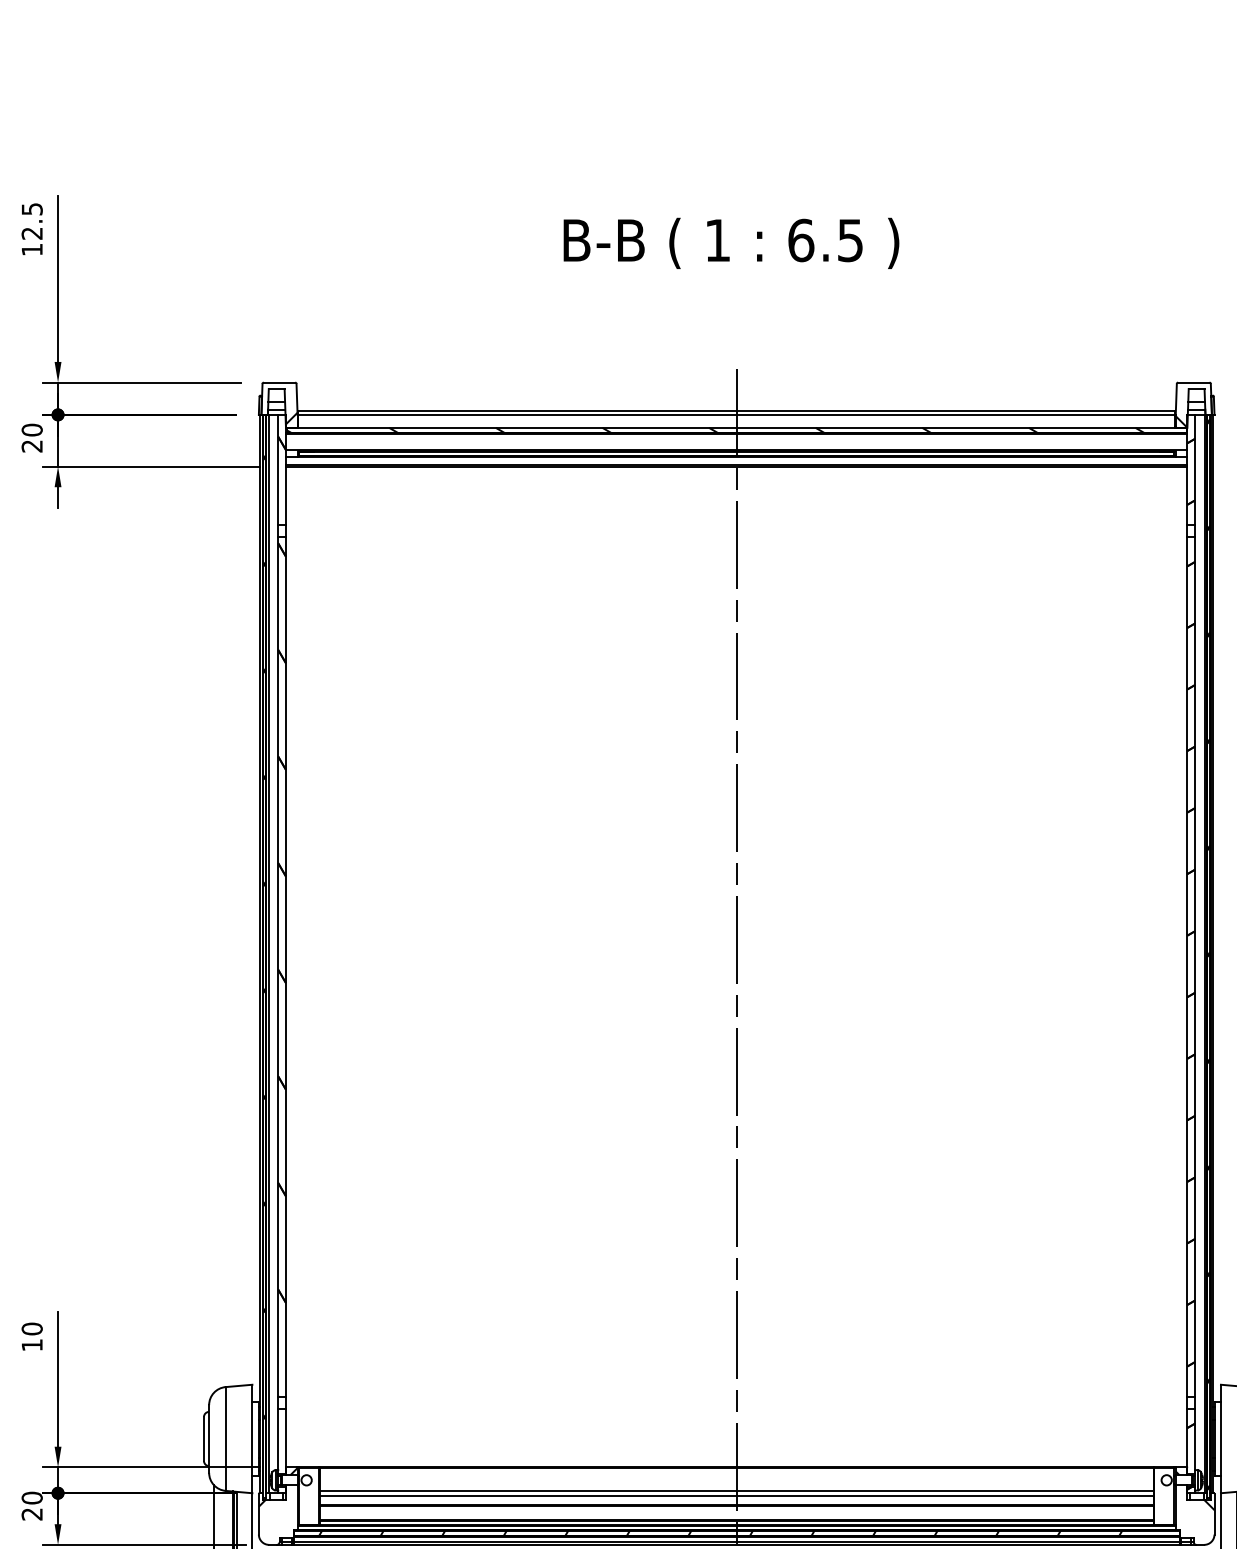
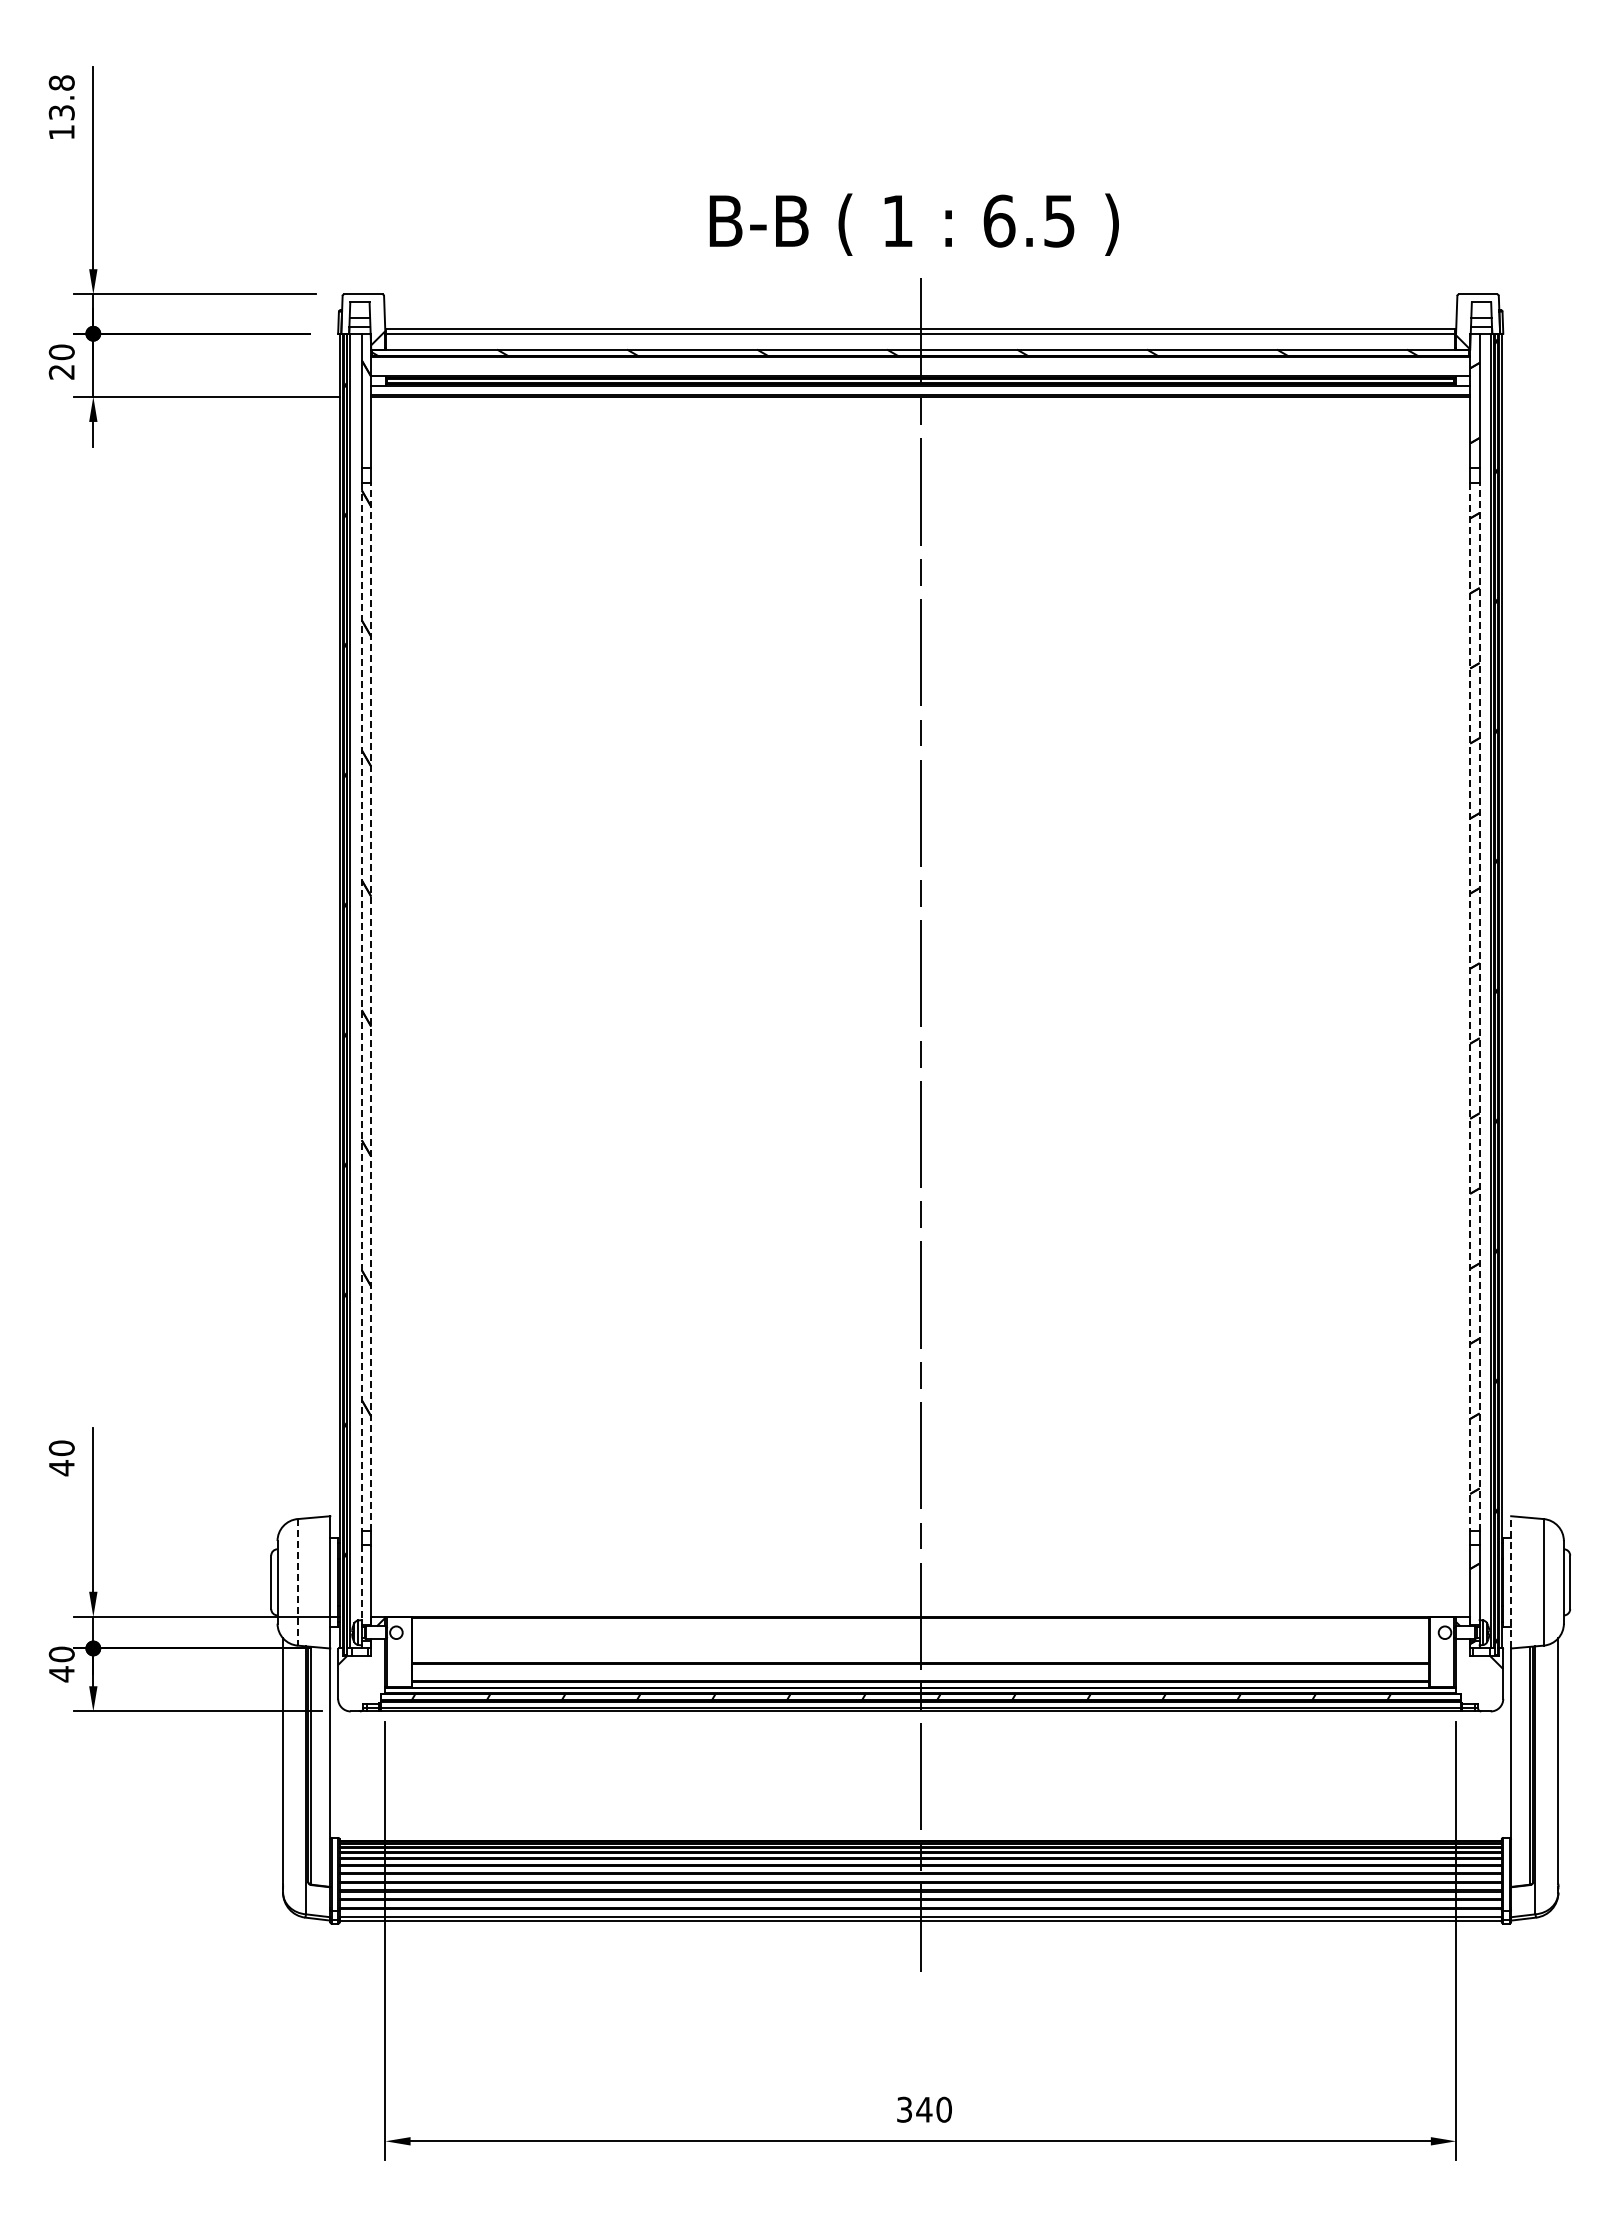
text: (31, 221) -> (61, 97), 12.5 -> 13.8
text: (730, 243) -> (913, 224), moved
line: (286, 966) -> (371, 1006), solid -> dashed
line: (1194, 966) -> (1479, 1006), solid -> dashed
line: (278, 967) -> (361, 1007), solid -> dashed
line: (1187, 967) -> (1470, 1007), solid -> dashed
text: (31, 1345) -> (61, 1468), 10 -> 40
line: (1221, 1438) -> (1511, 1581), solid -> dashed
line: (225, 1439) -> (297, 1582), solid -> dashed
line: (278, 1439) -> (361, 1583), solid -> dashed
line: (736, 1490) -> (920, 1645), removed
line: (736, 1495) -> (920, 1651), removed
text: (31, 1514) -> (61, 1674), 20 -> 40

